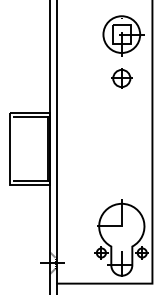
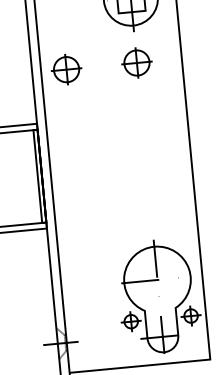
part: (73, 78) -> (66, 69), added

